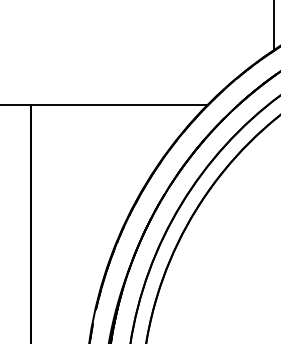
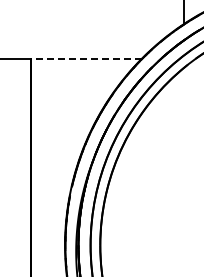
line: (117, 104) -> (85, 58), solid -> dashed

